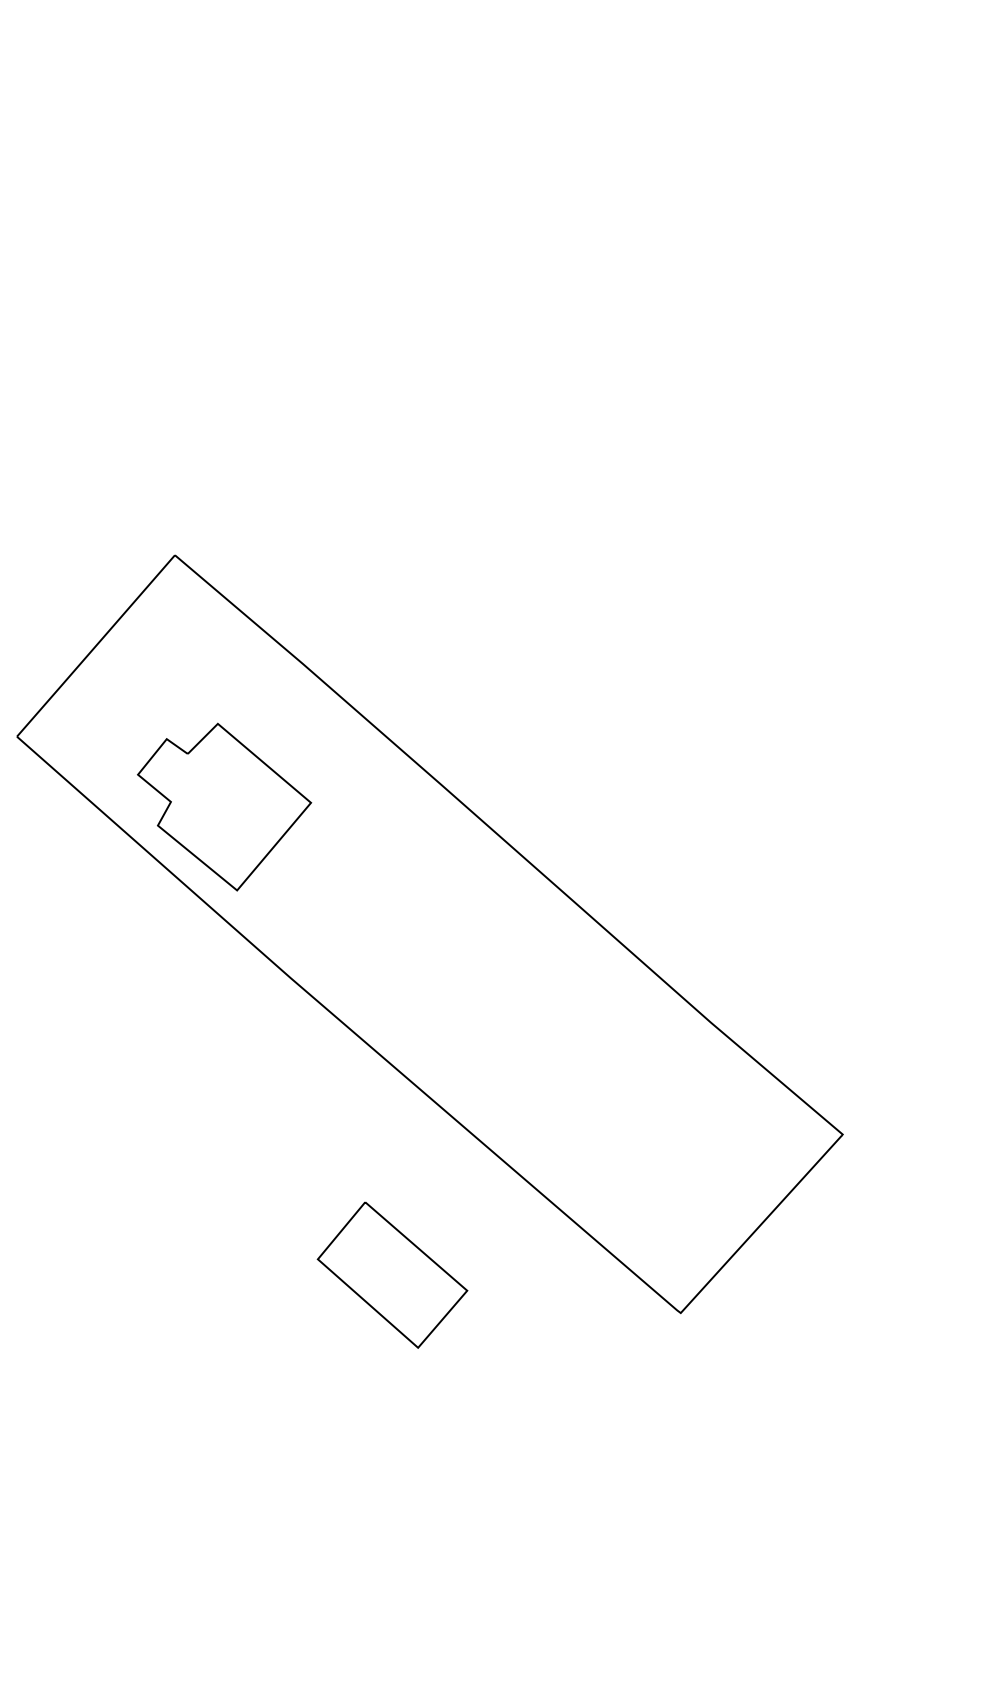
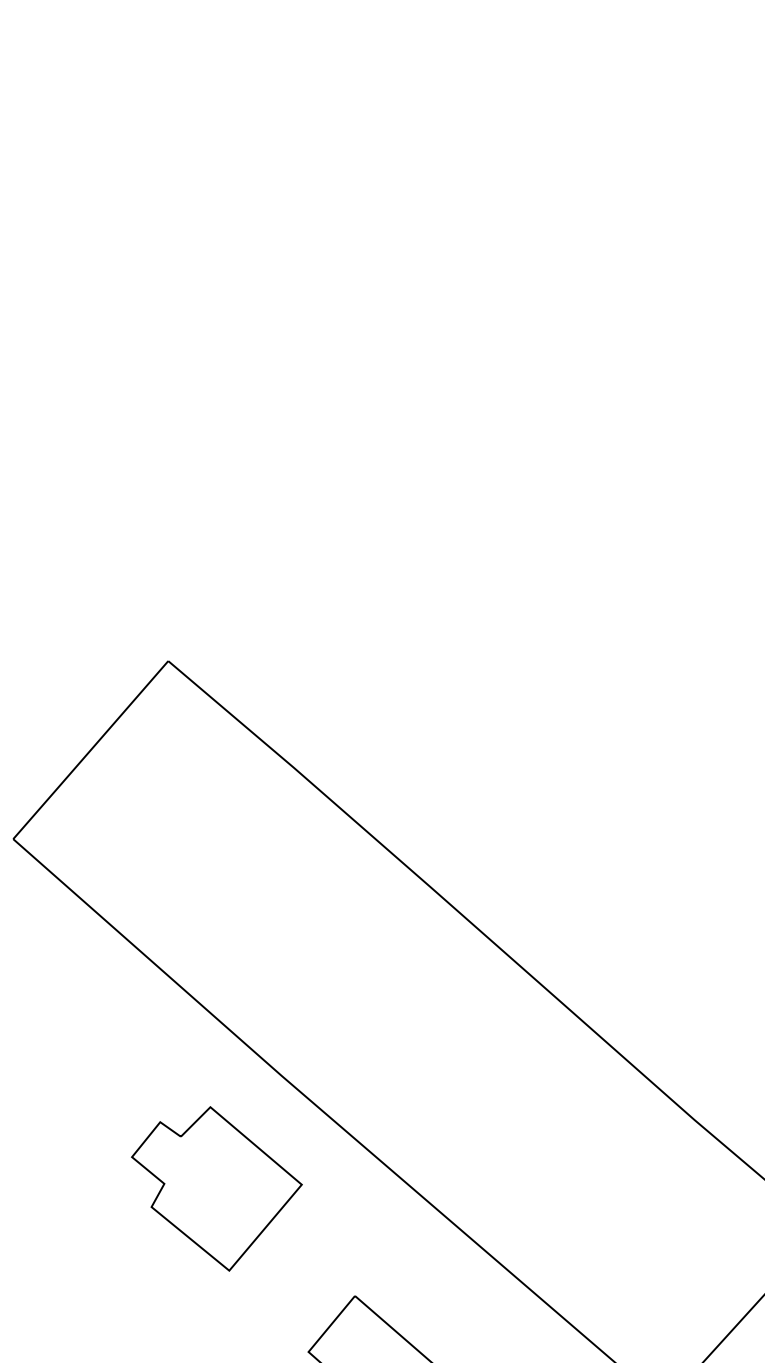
part: (224, 806) -> (216, 1188), moved

